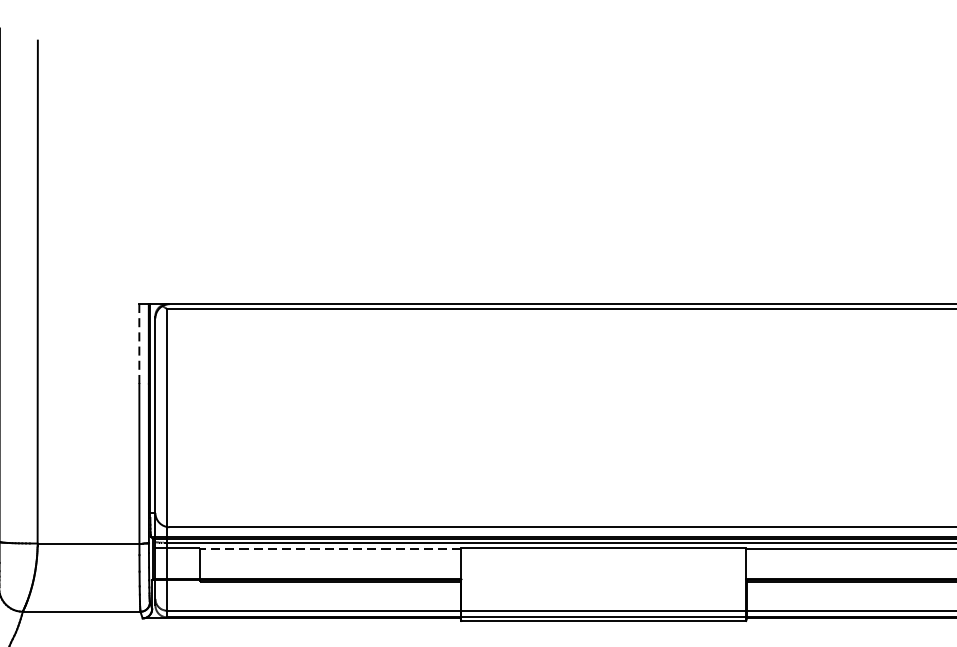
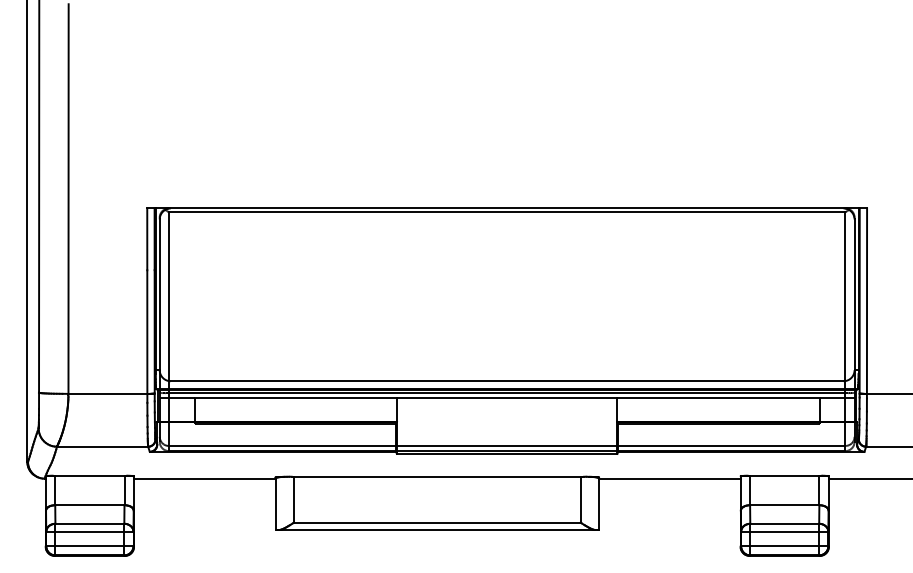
line: (139, 344) -> (147, 239), dashed -> solid
line: (330, 549) -> (295, 398), dashed -> solid

